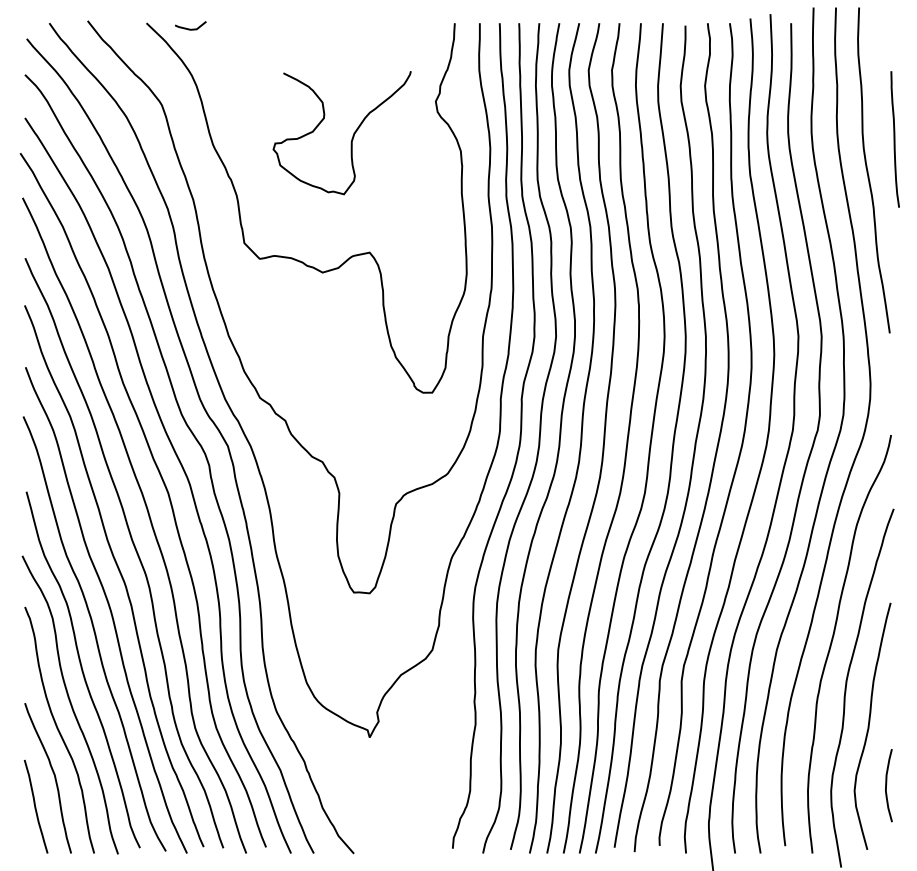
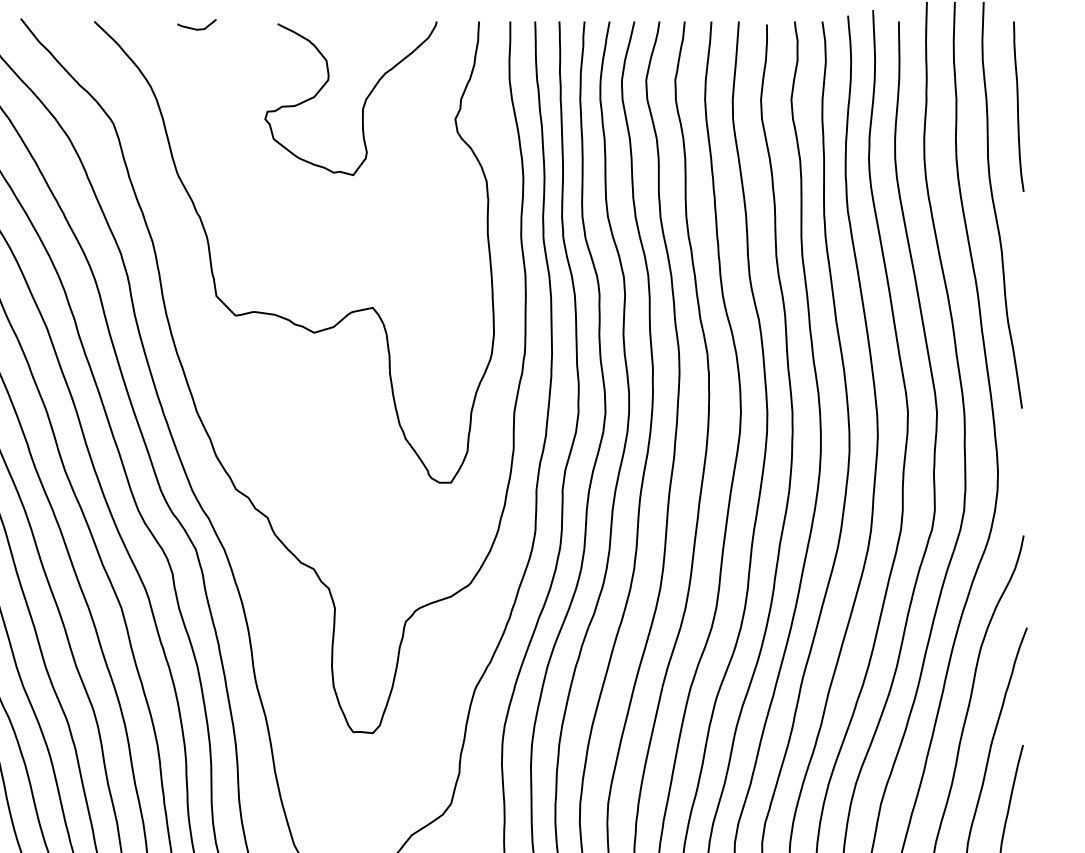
line: (190, 28) -> (196, 28), moved
curve: (352, 135) -> (363, 101), moved
curve: (894, 139) -> (1017, 106), moved

